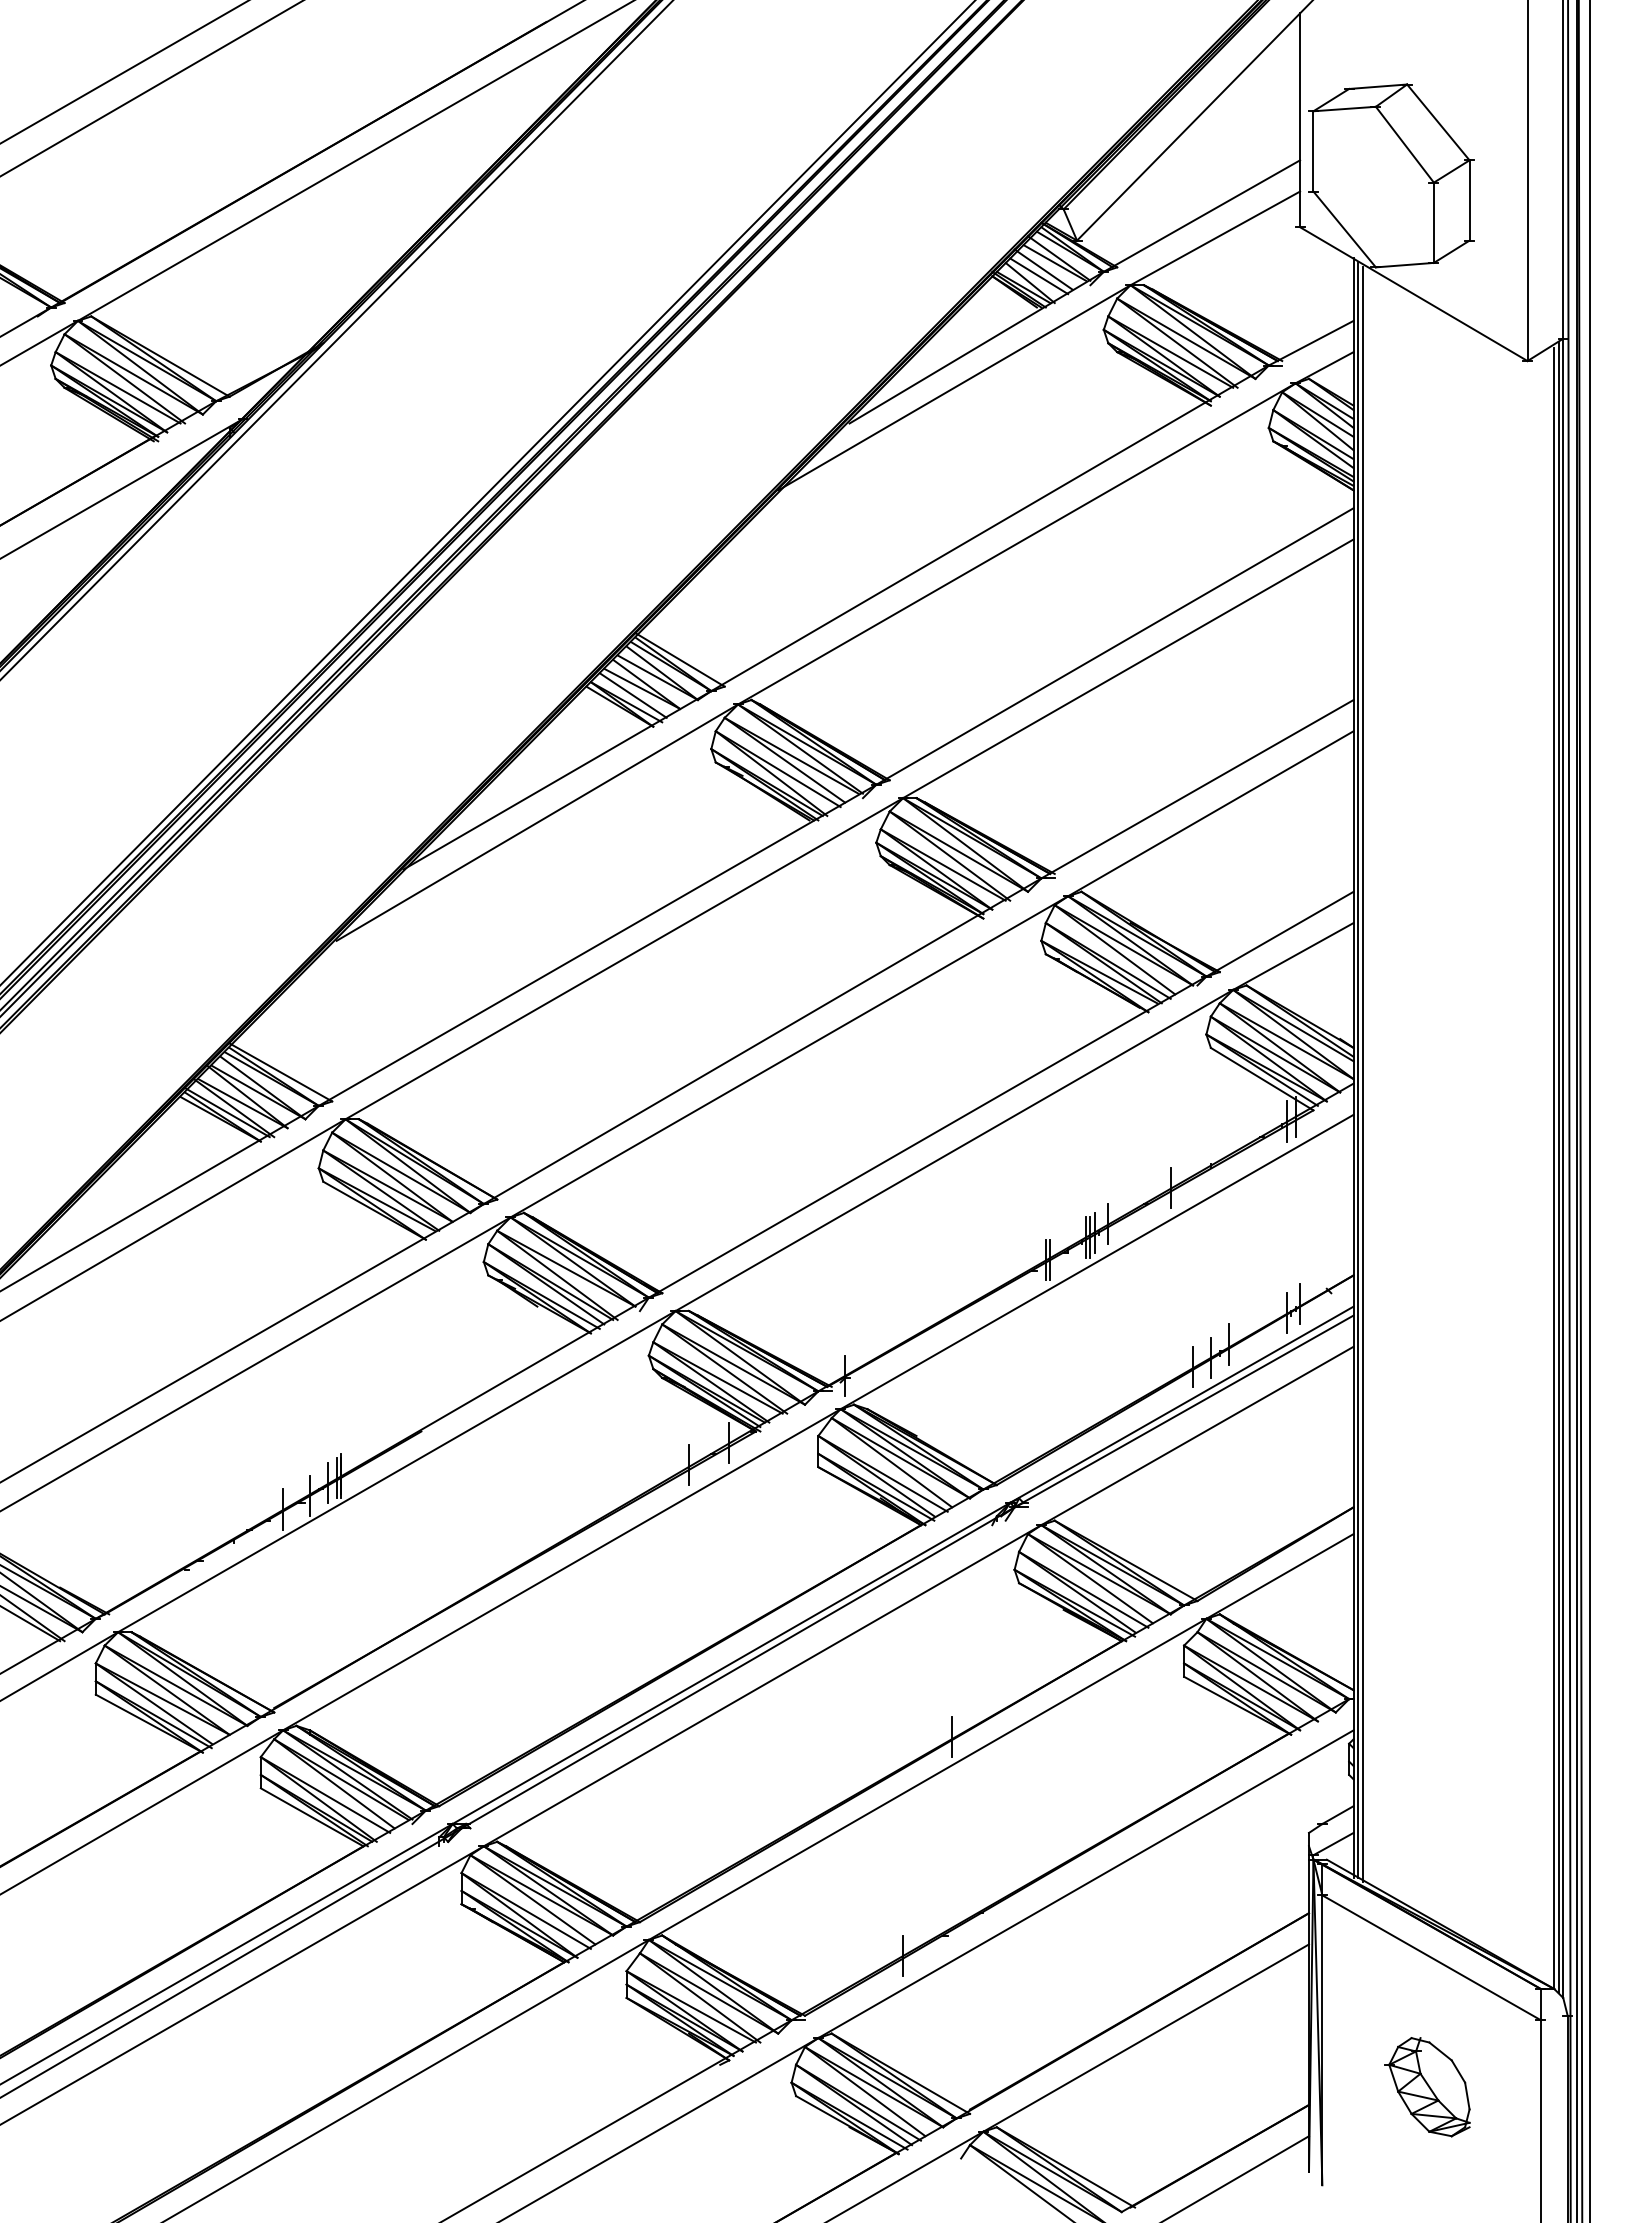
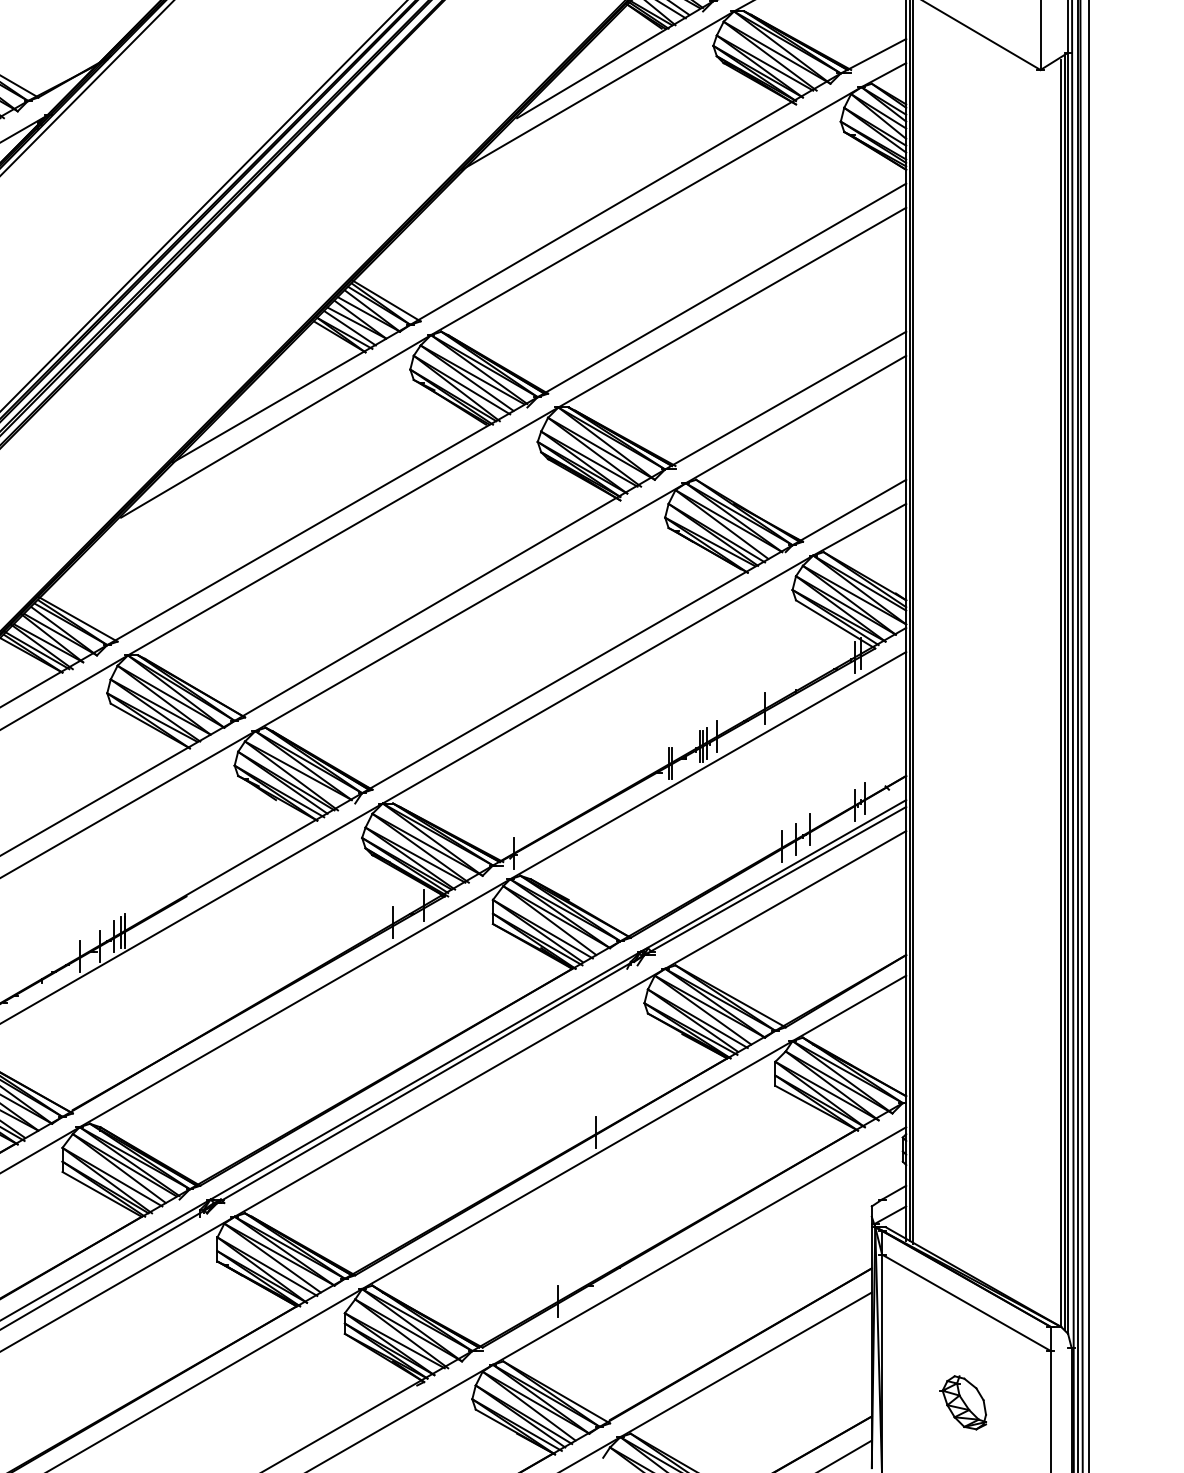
part: (1427, 2087) -> (963, 1402), size x0.7

